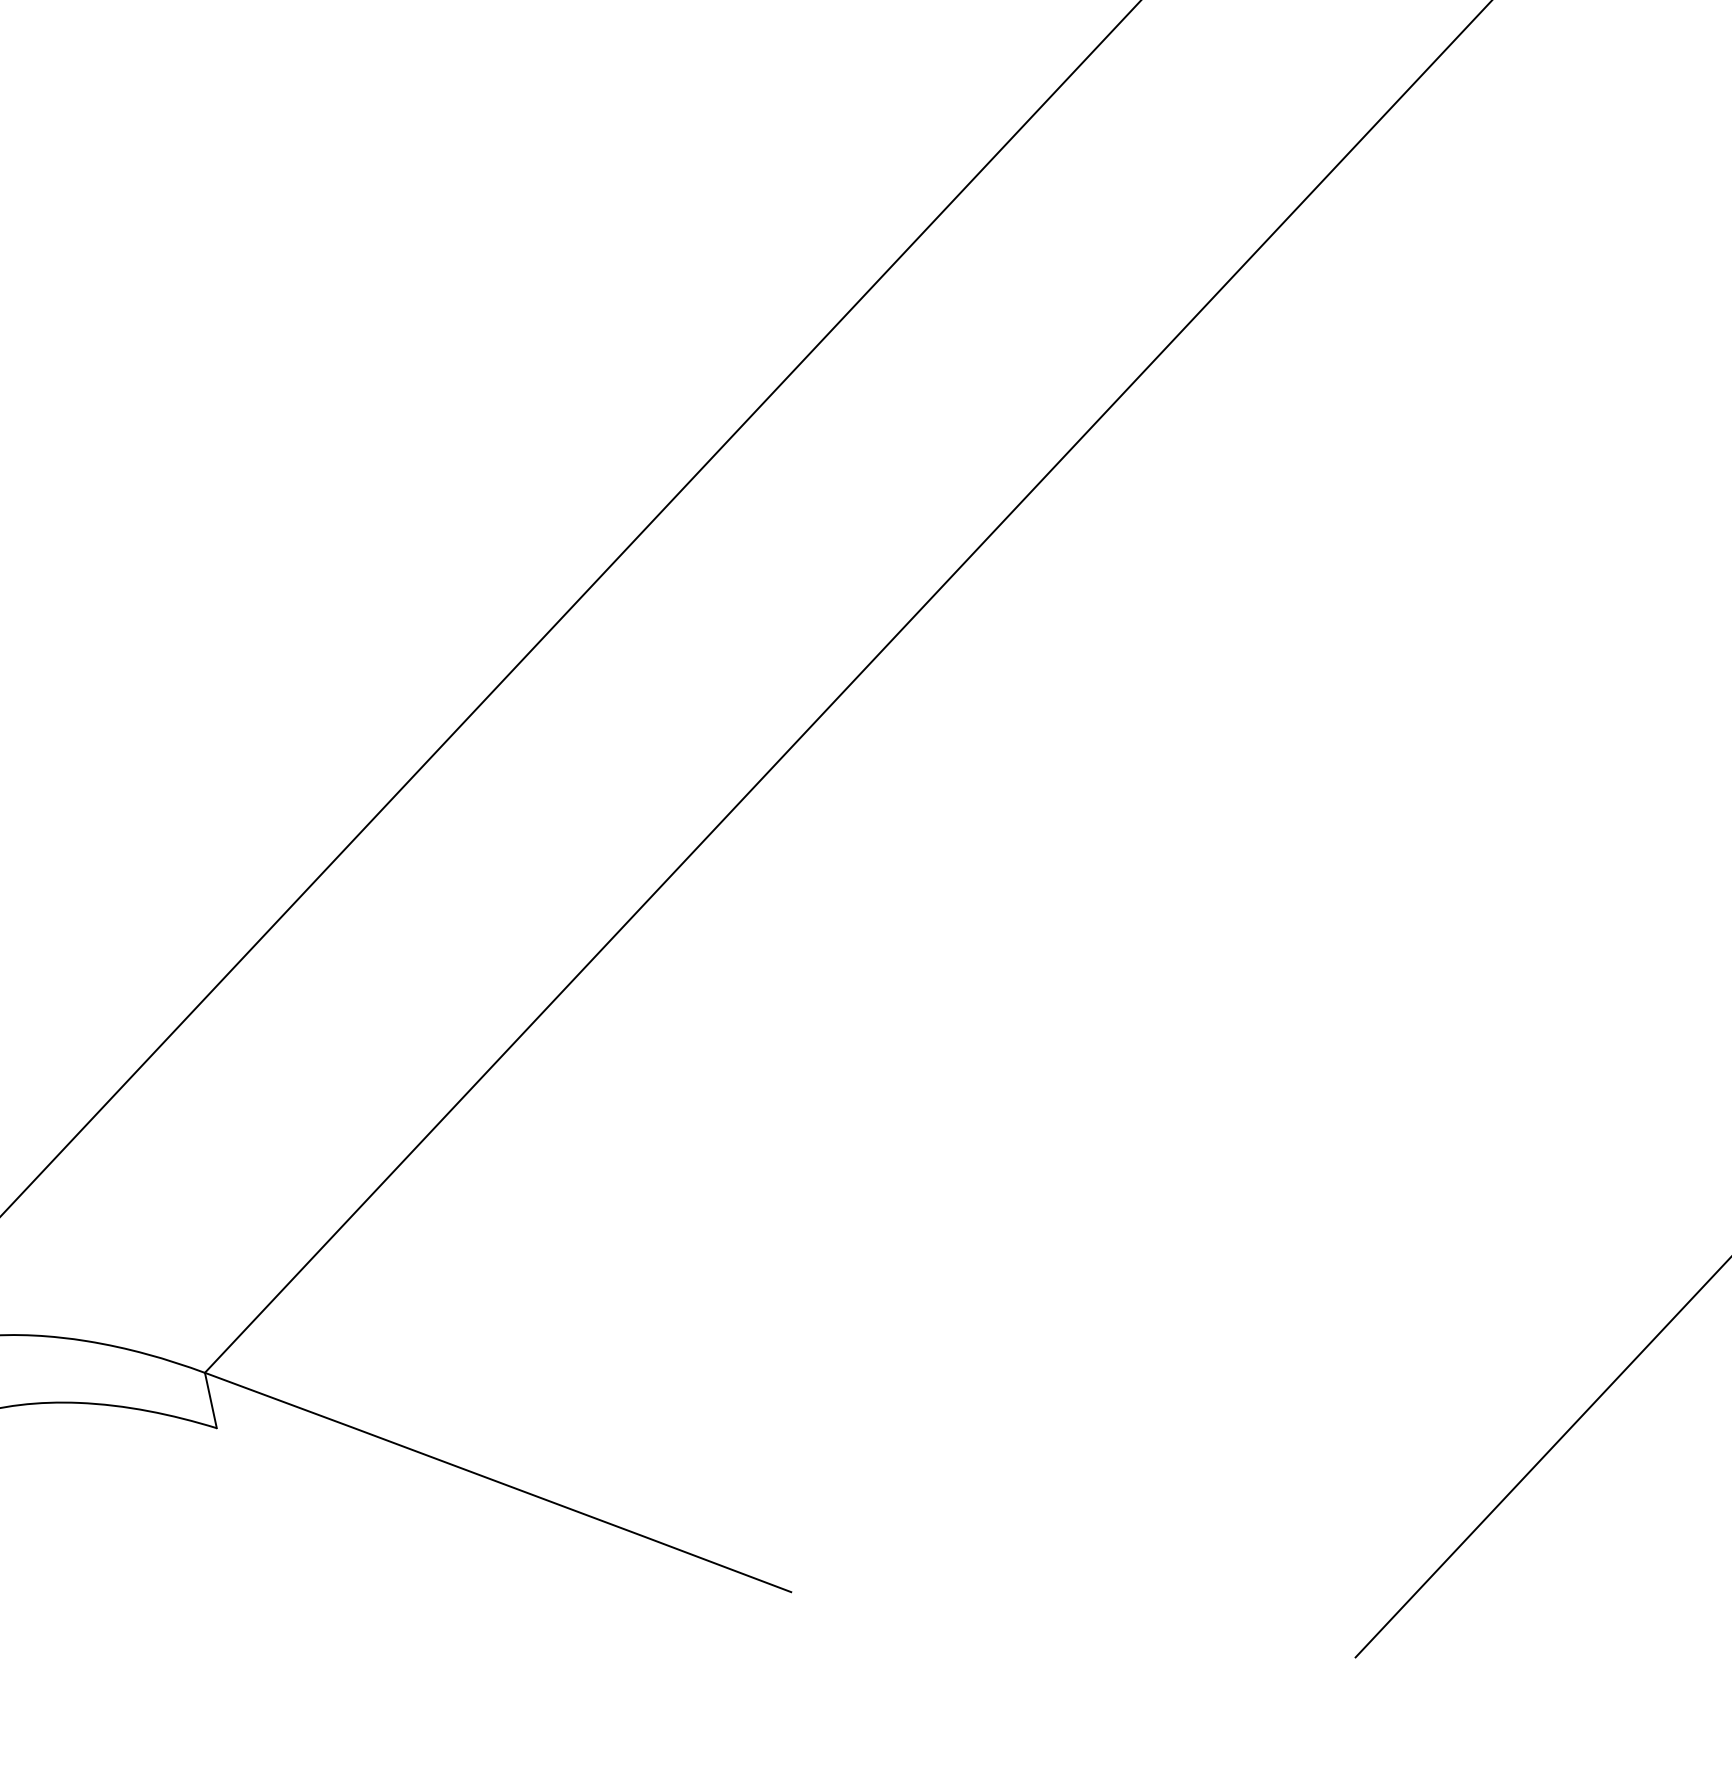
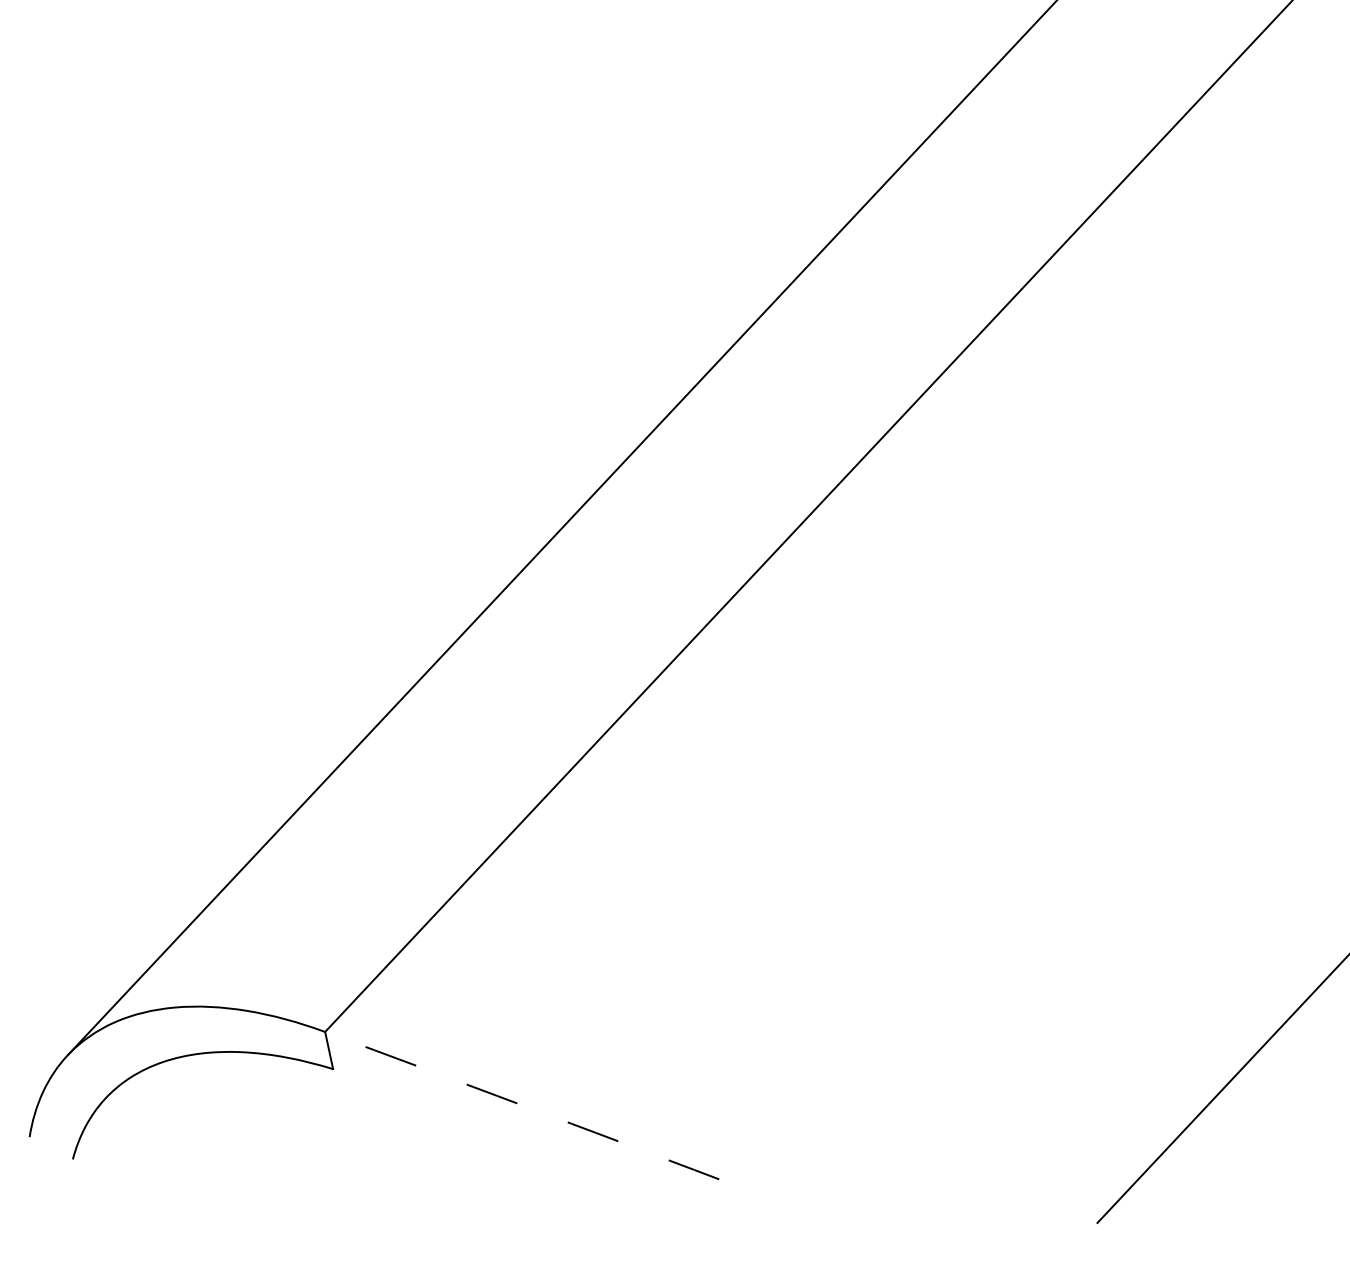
arc: (498, 1482) -> (522, 1105), solid -> dashed

